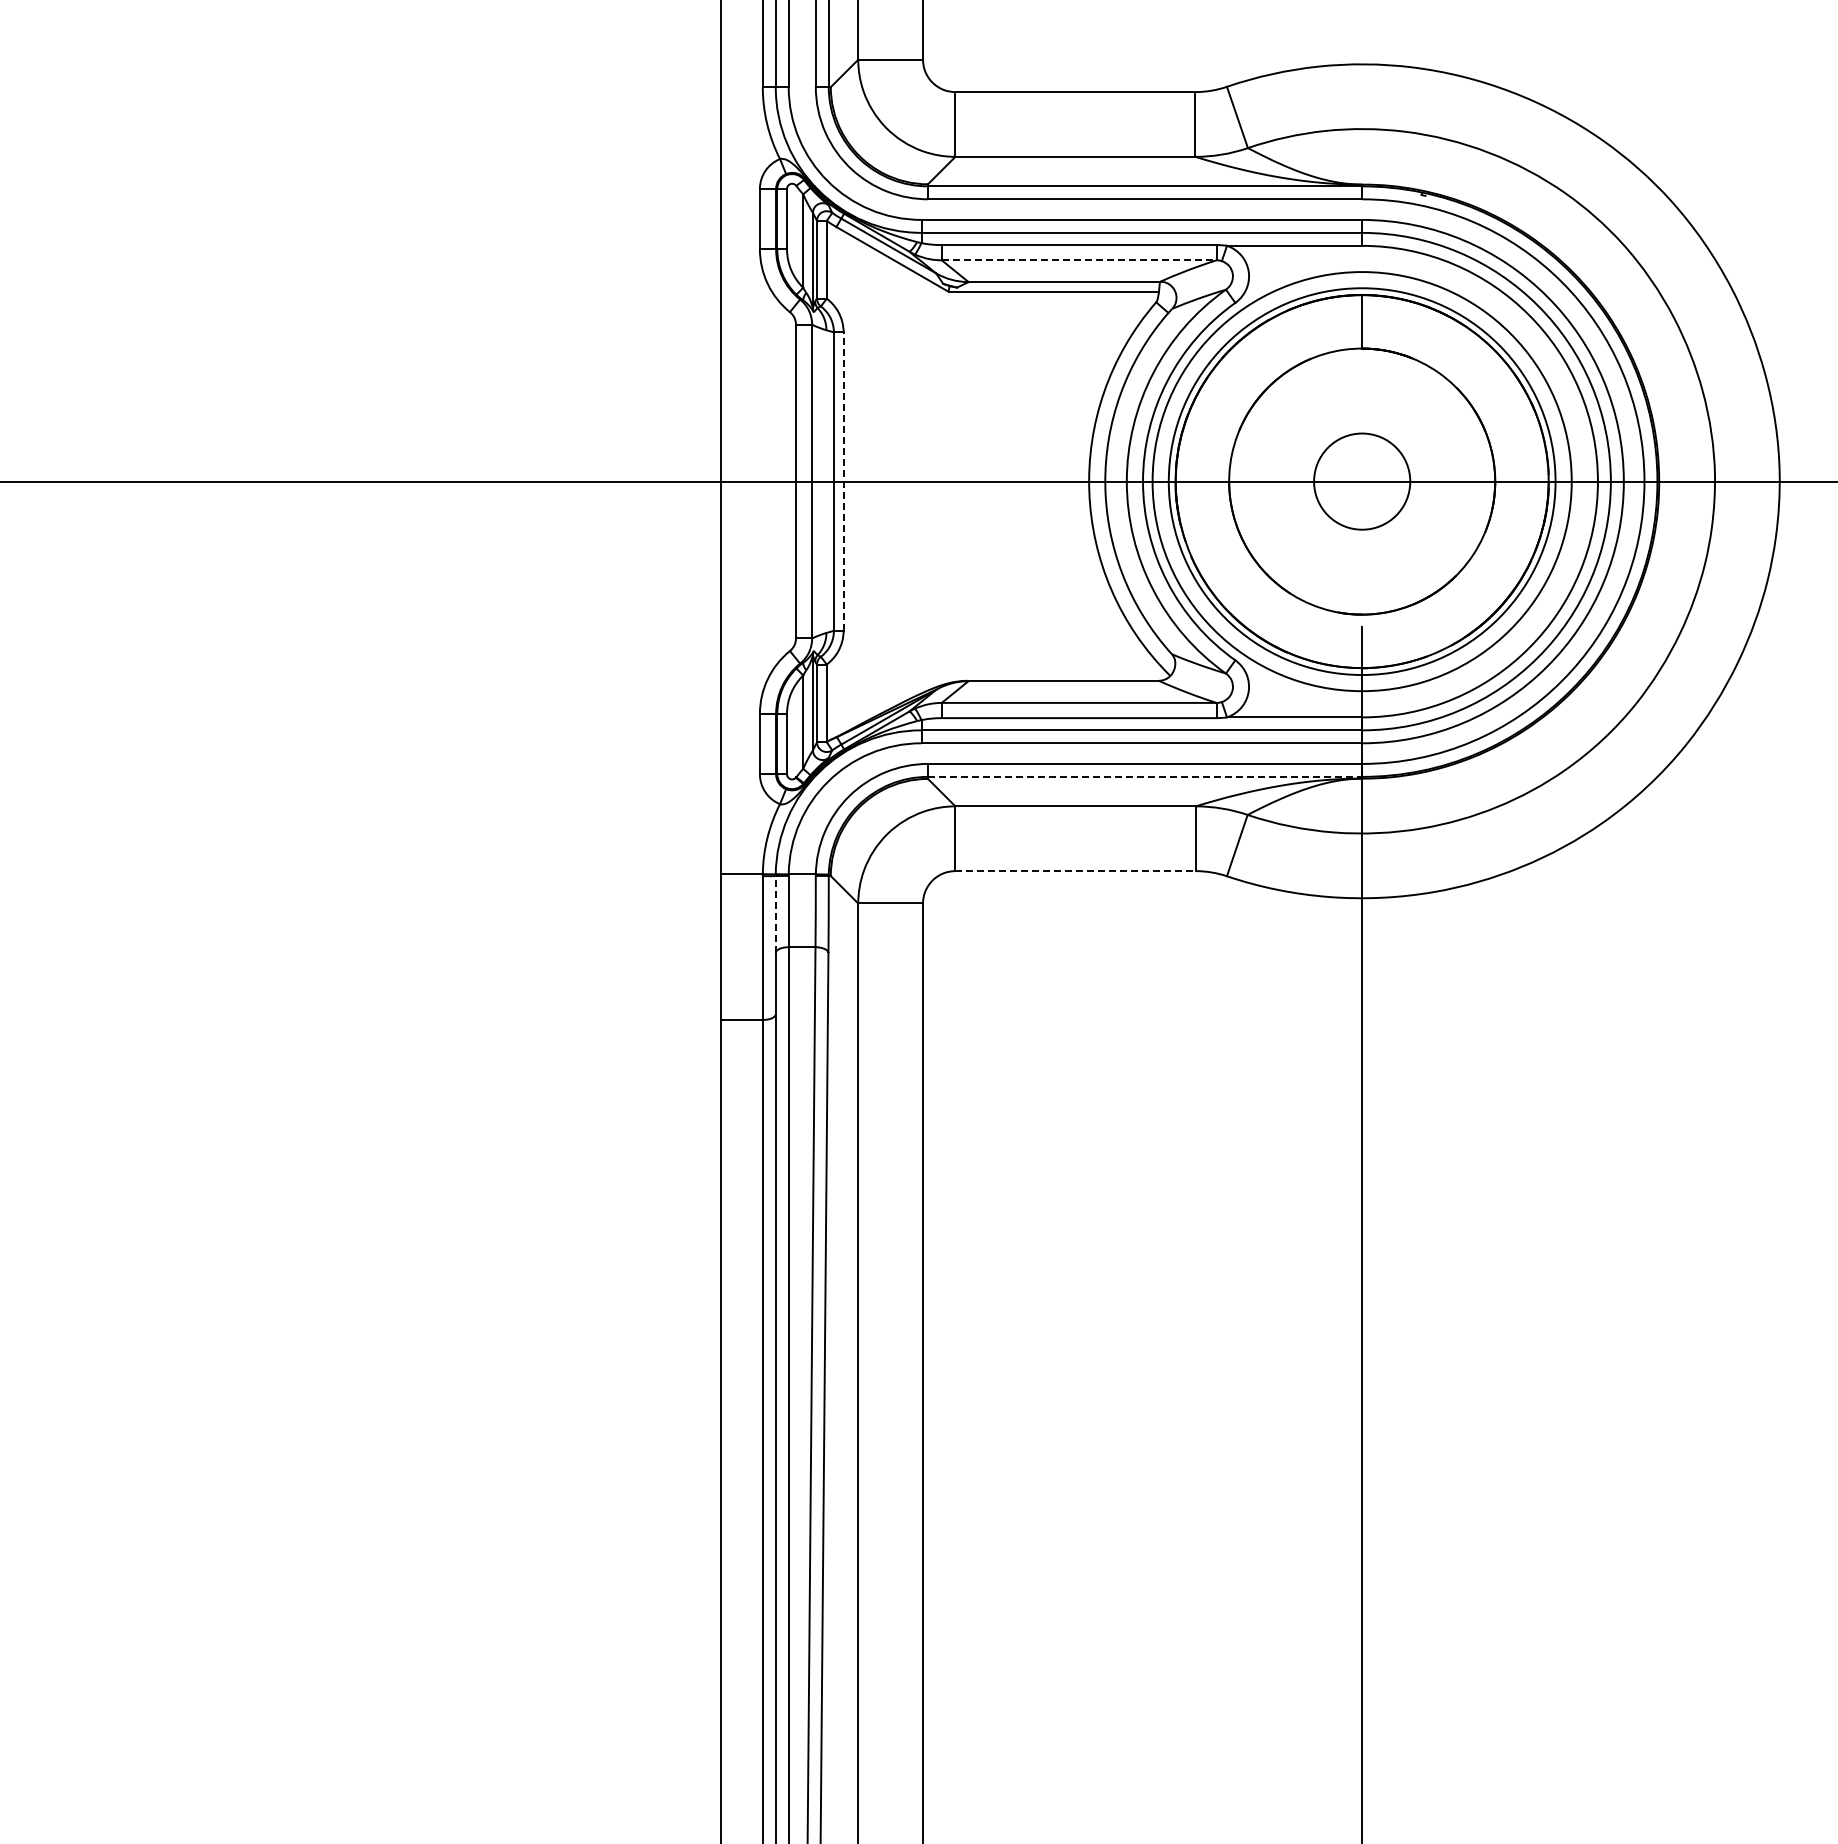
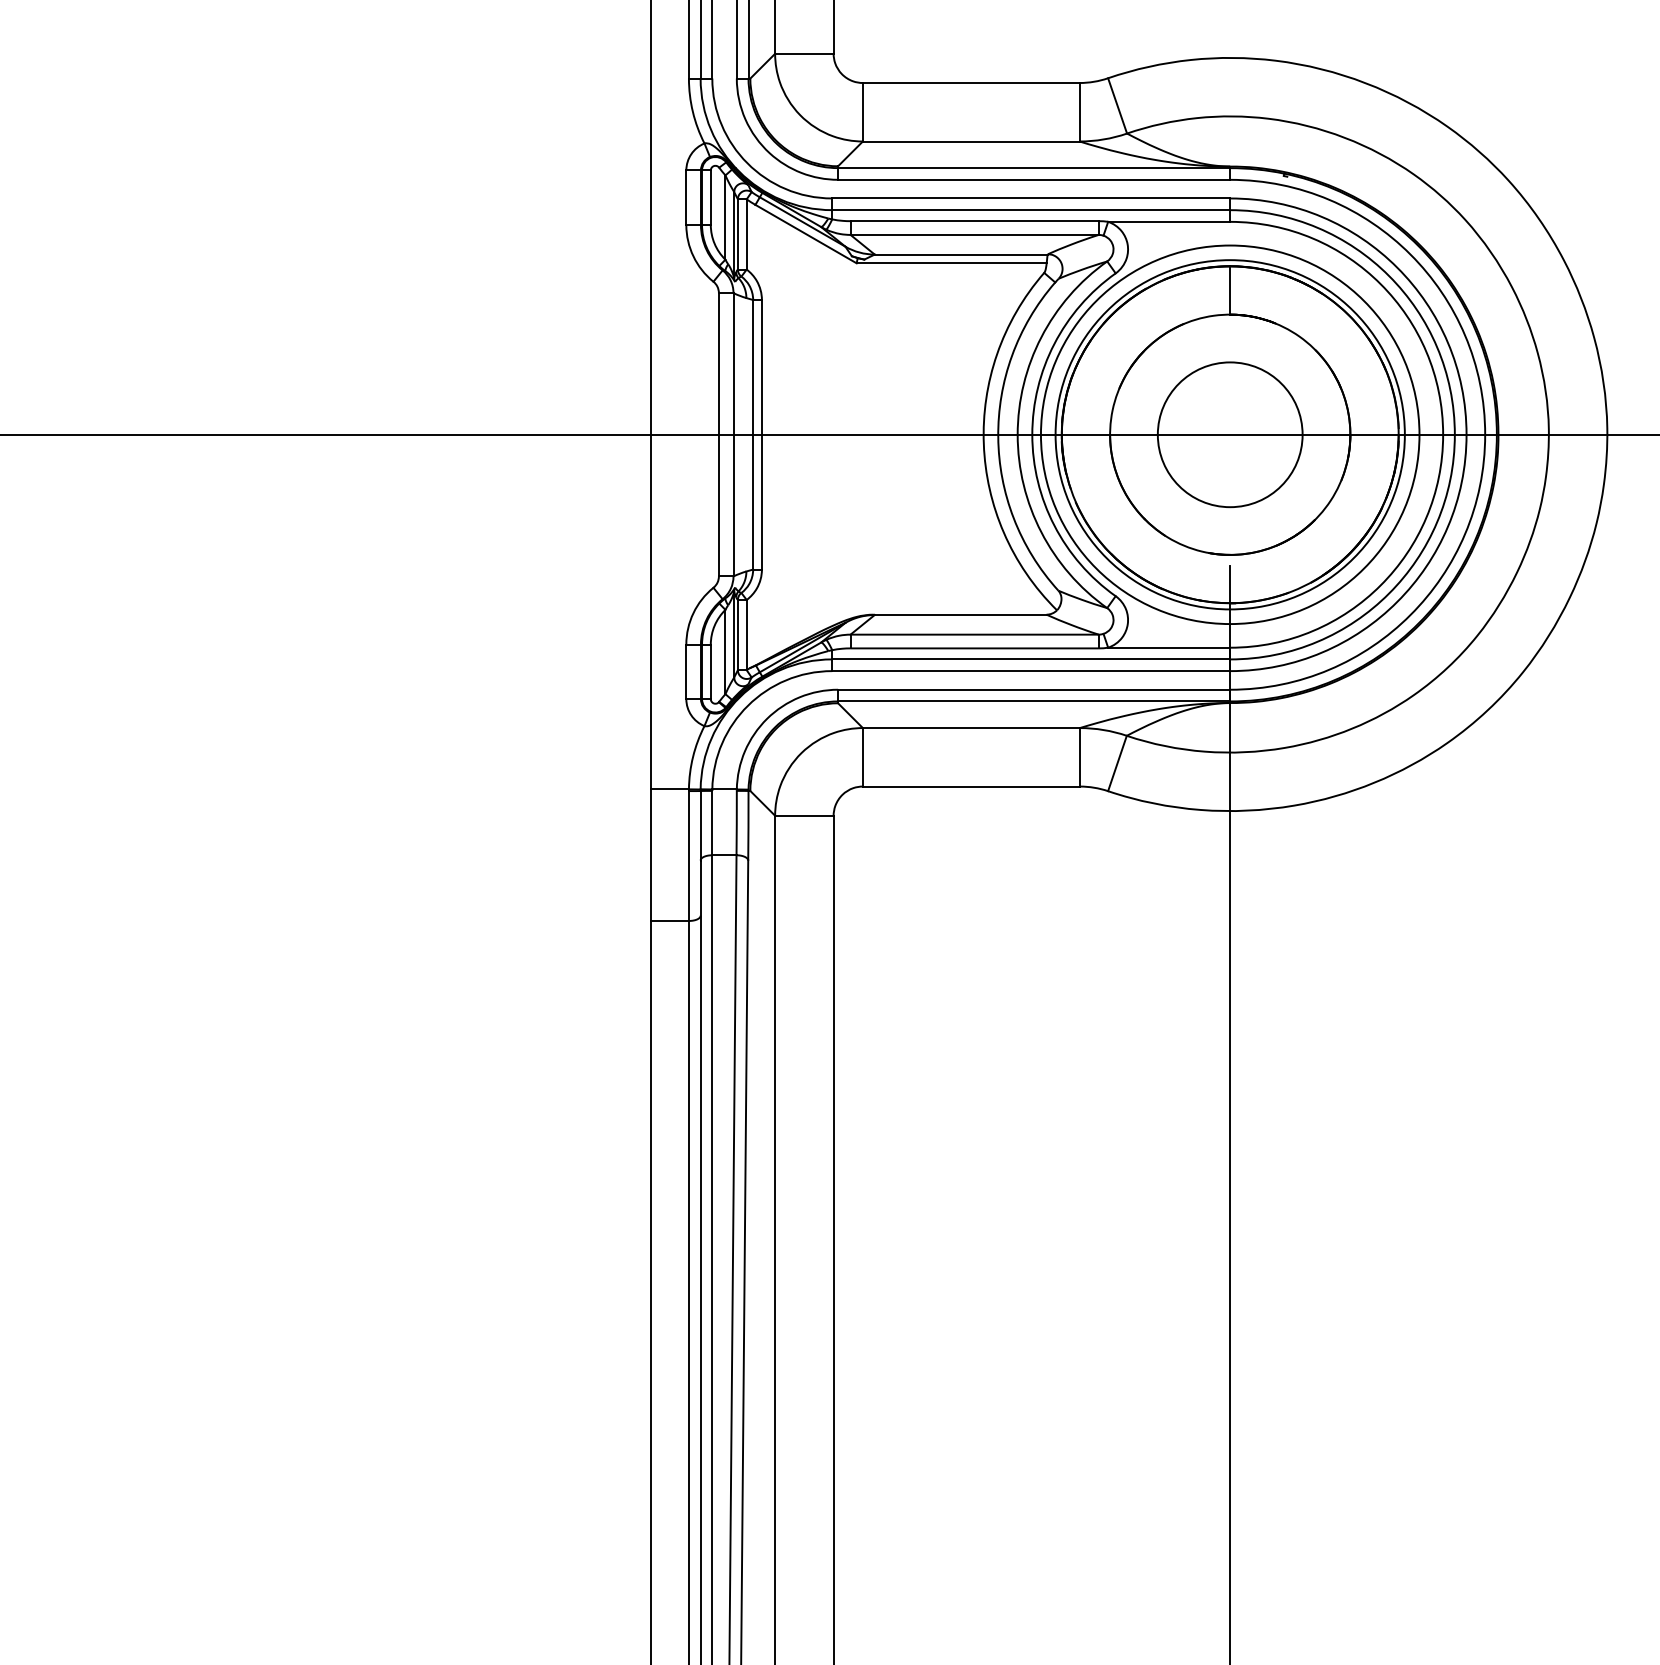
line: (1079, 260) -> (974, 235), dashed -> solid
line: (843, 481) -> (761, 434), dashed -> solid
circle: (1362, 481) -> (1230, 434), size x1.67
line: (1145, 776) -> (1034, 701), dashed -> solid
line: (1076, 871) -> (972, 786), dashed -> solid
line: (775, 914) -> (700, 825), dashed -> solid

